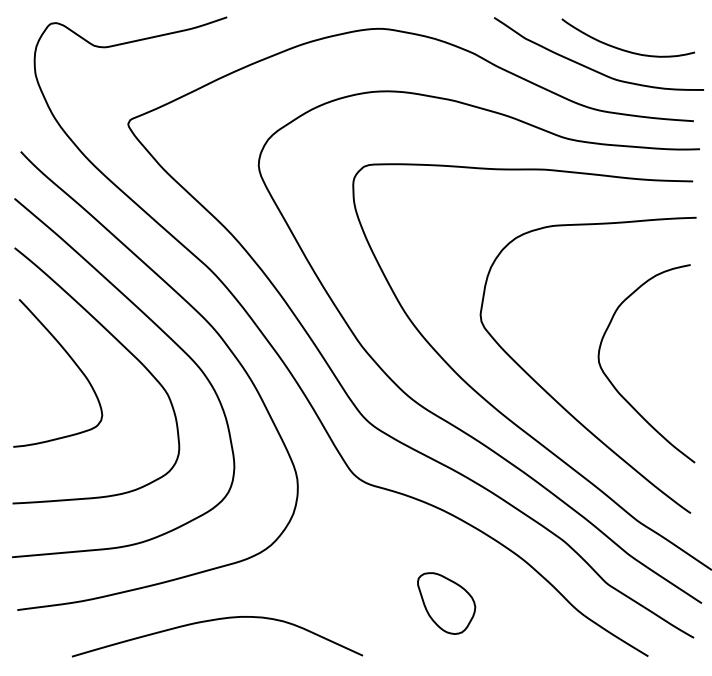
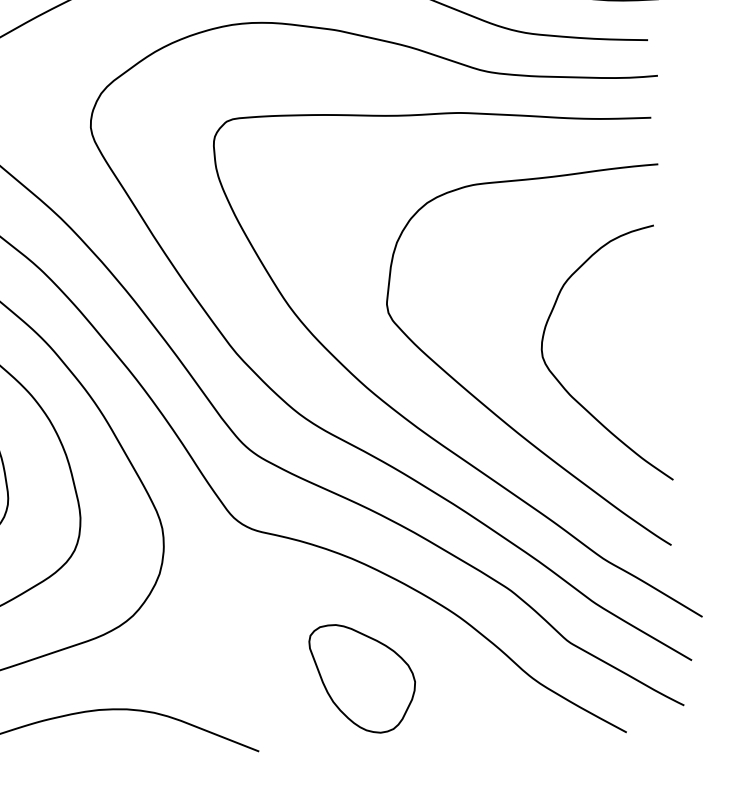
part: (446, 603) -> (363, 678), size x1.4

